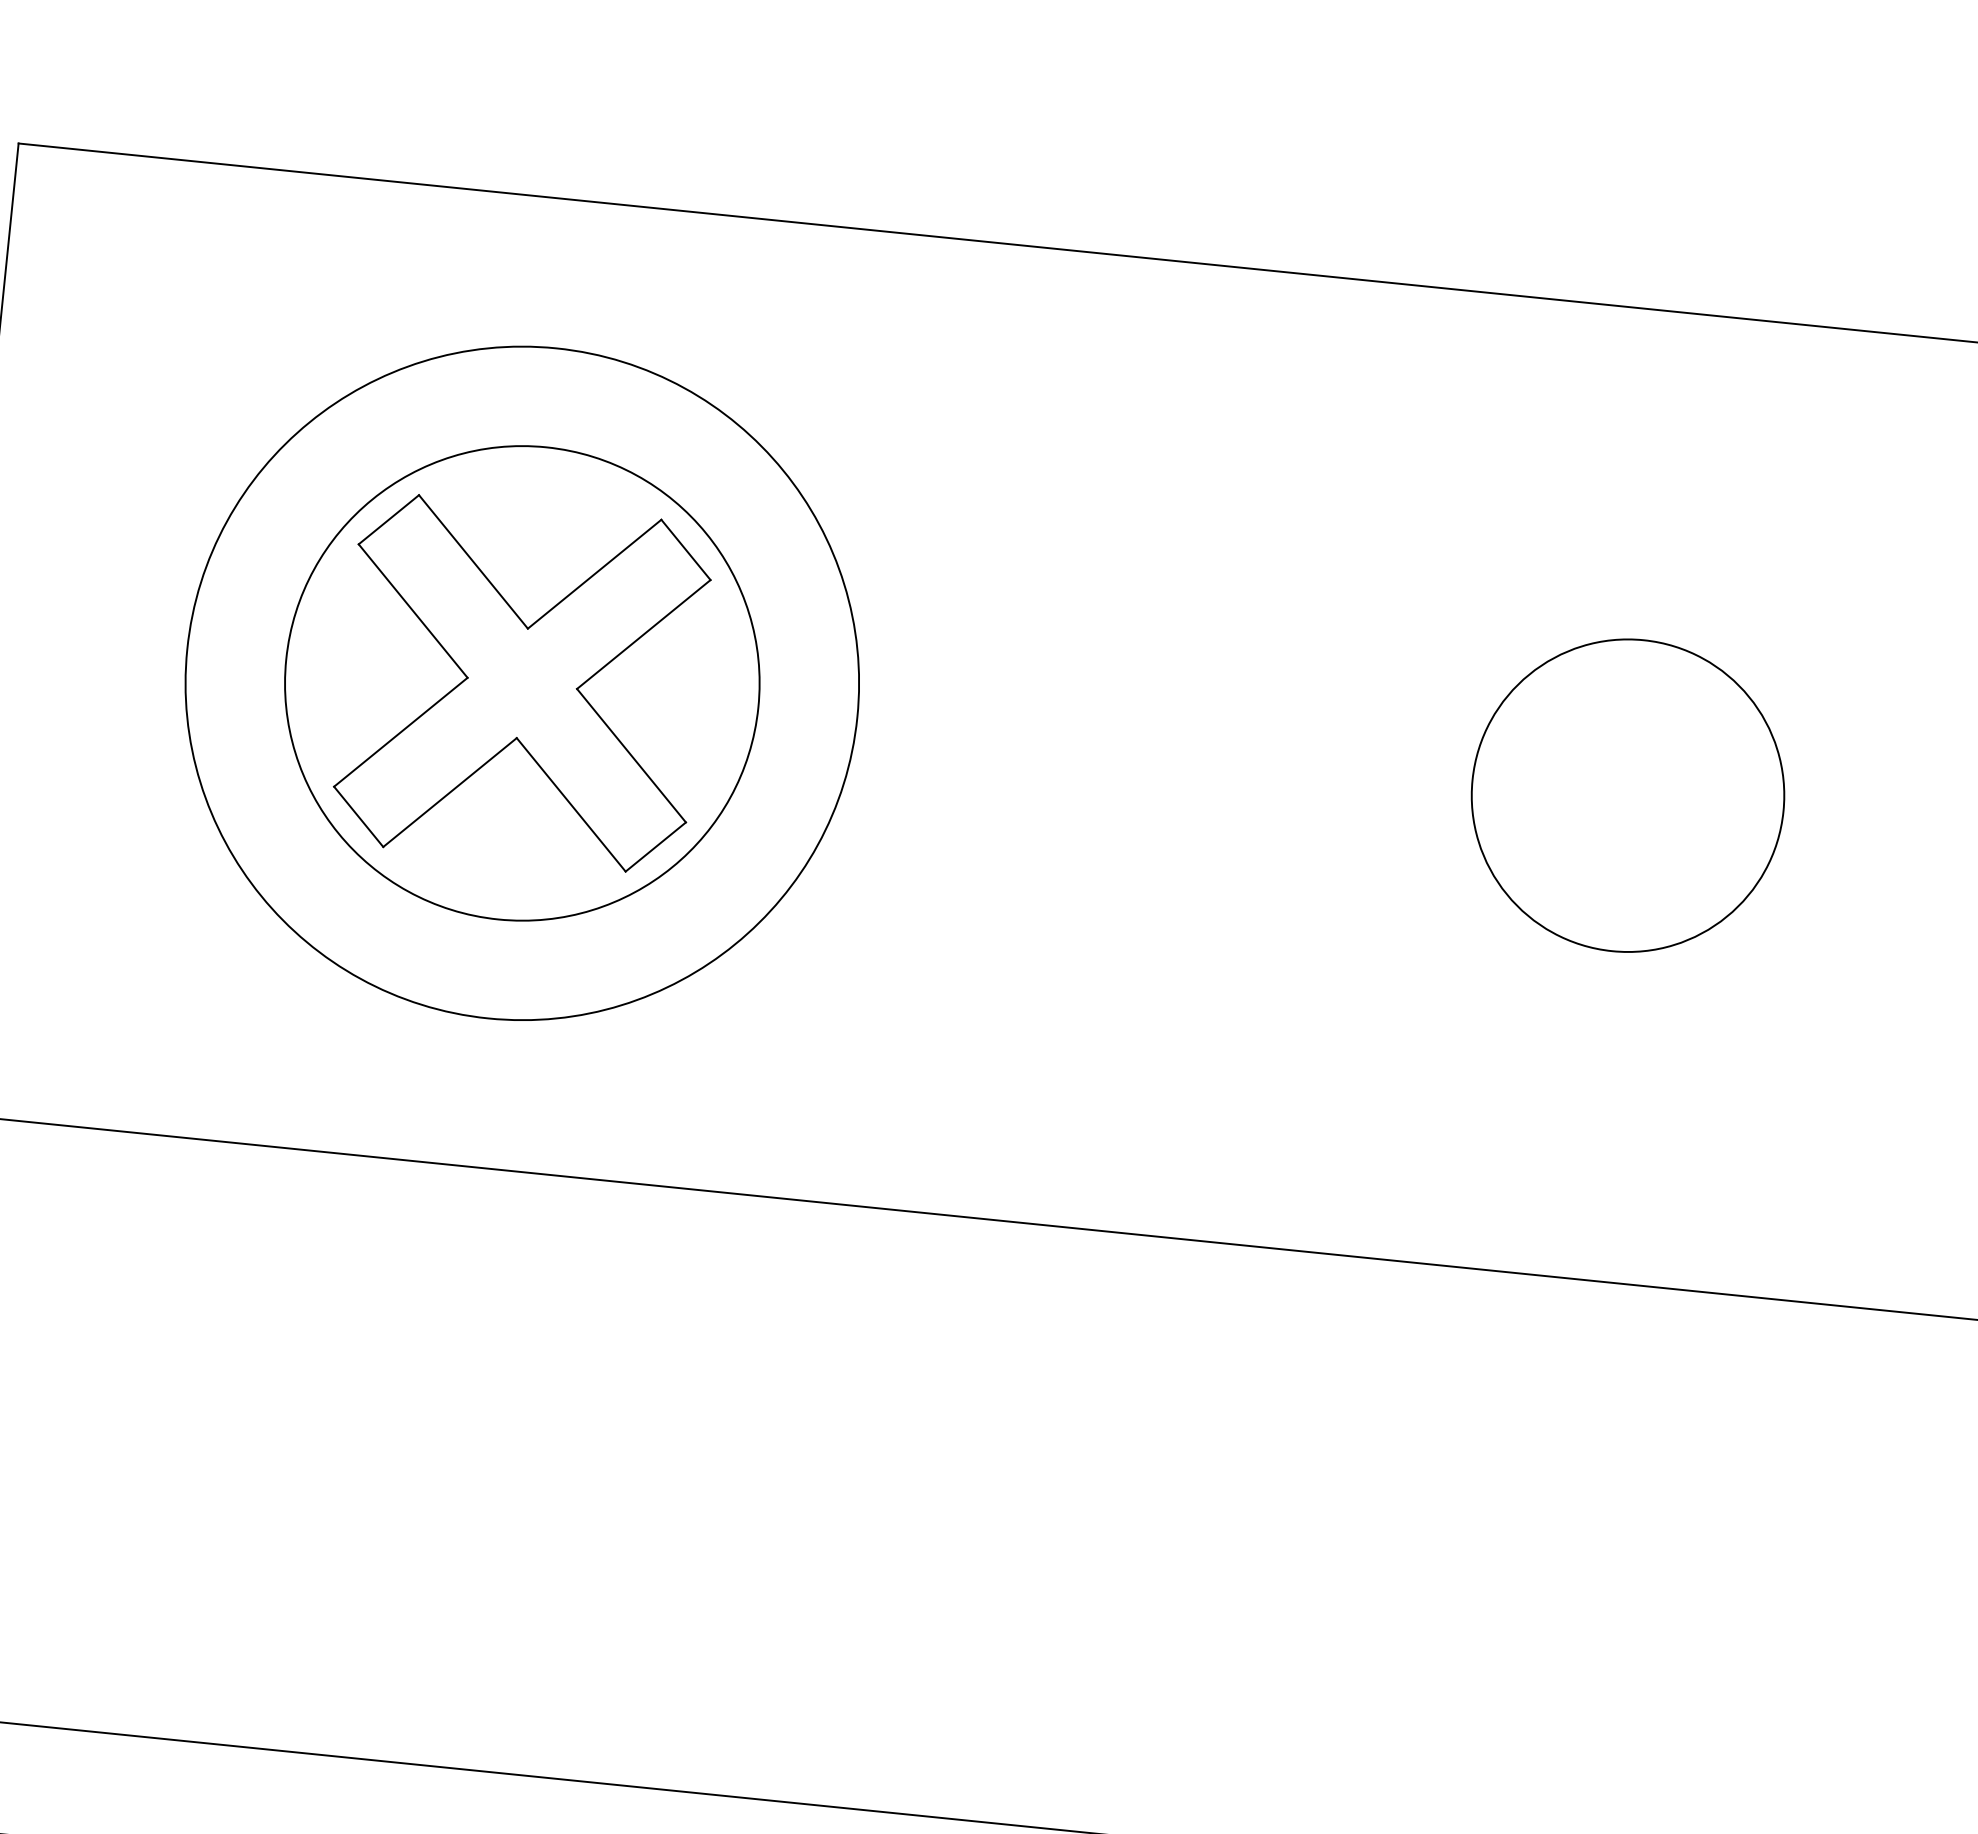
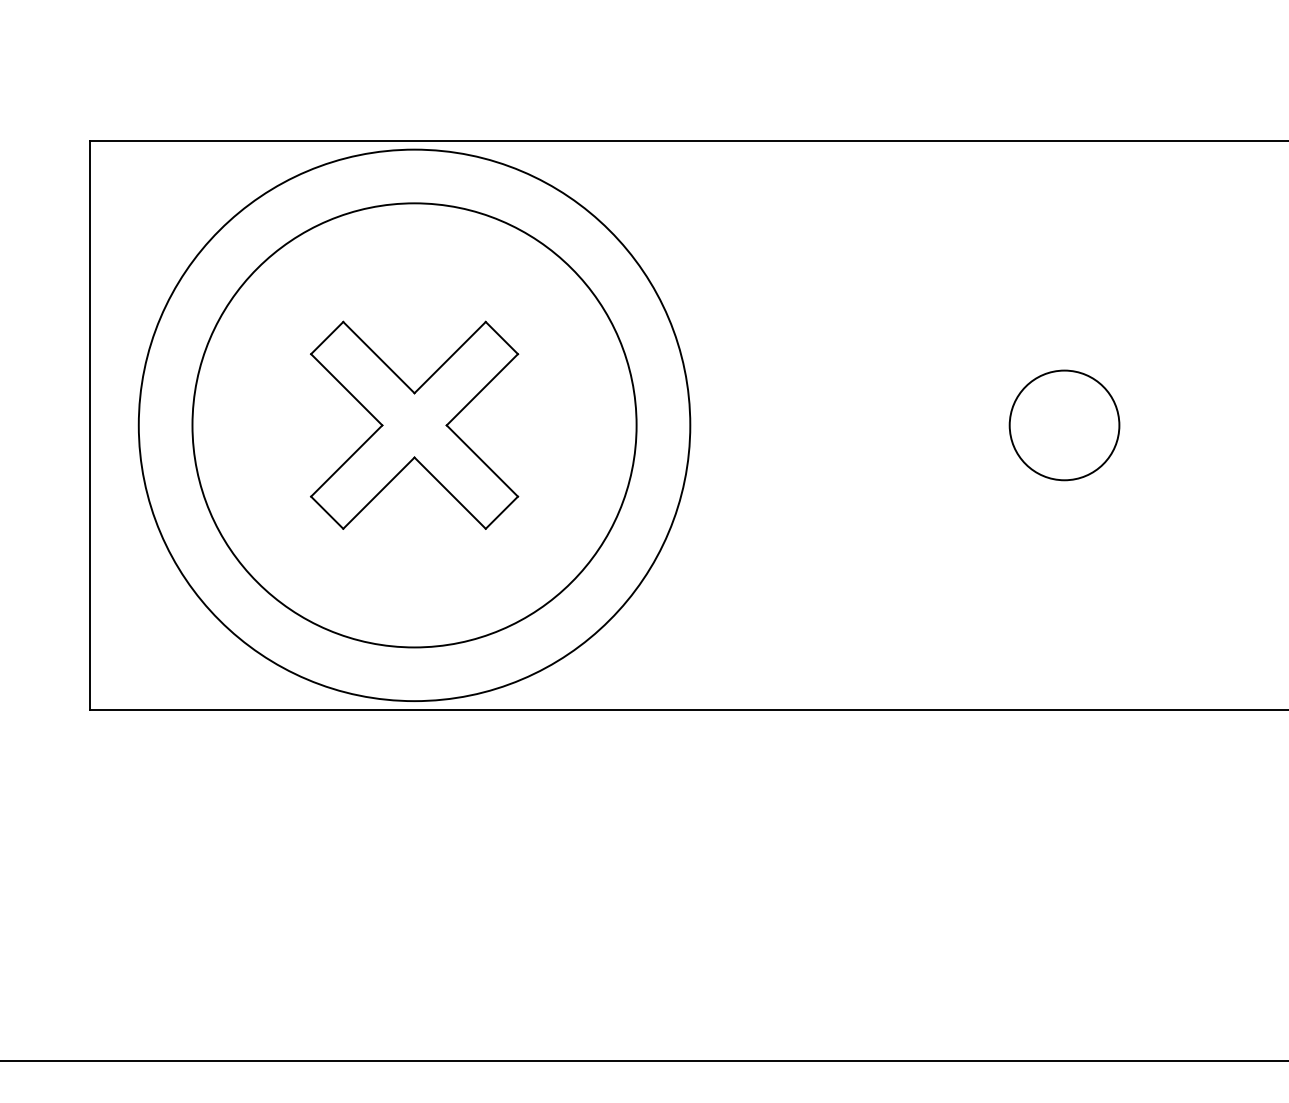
circle: (522, 683) -> (414, 425), size x1.4
circle: (522, 683) -> (414, 425), size x1.6
circle: (1627, 795) -> (1064, 425), size x0.6

